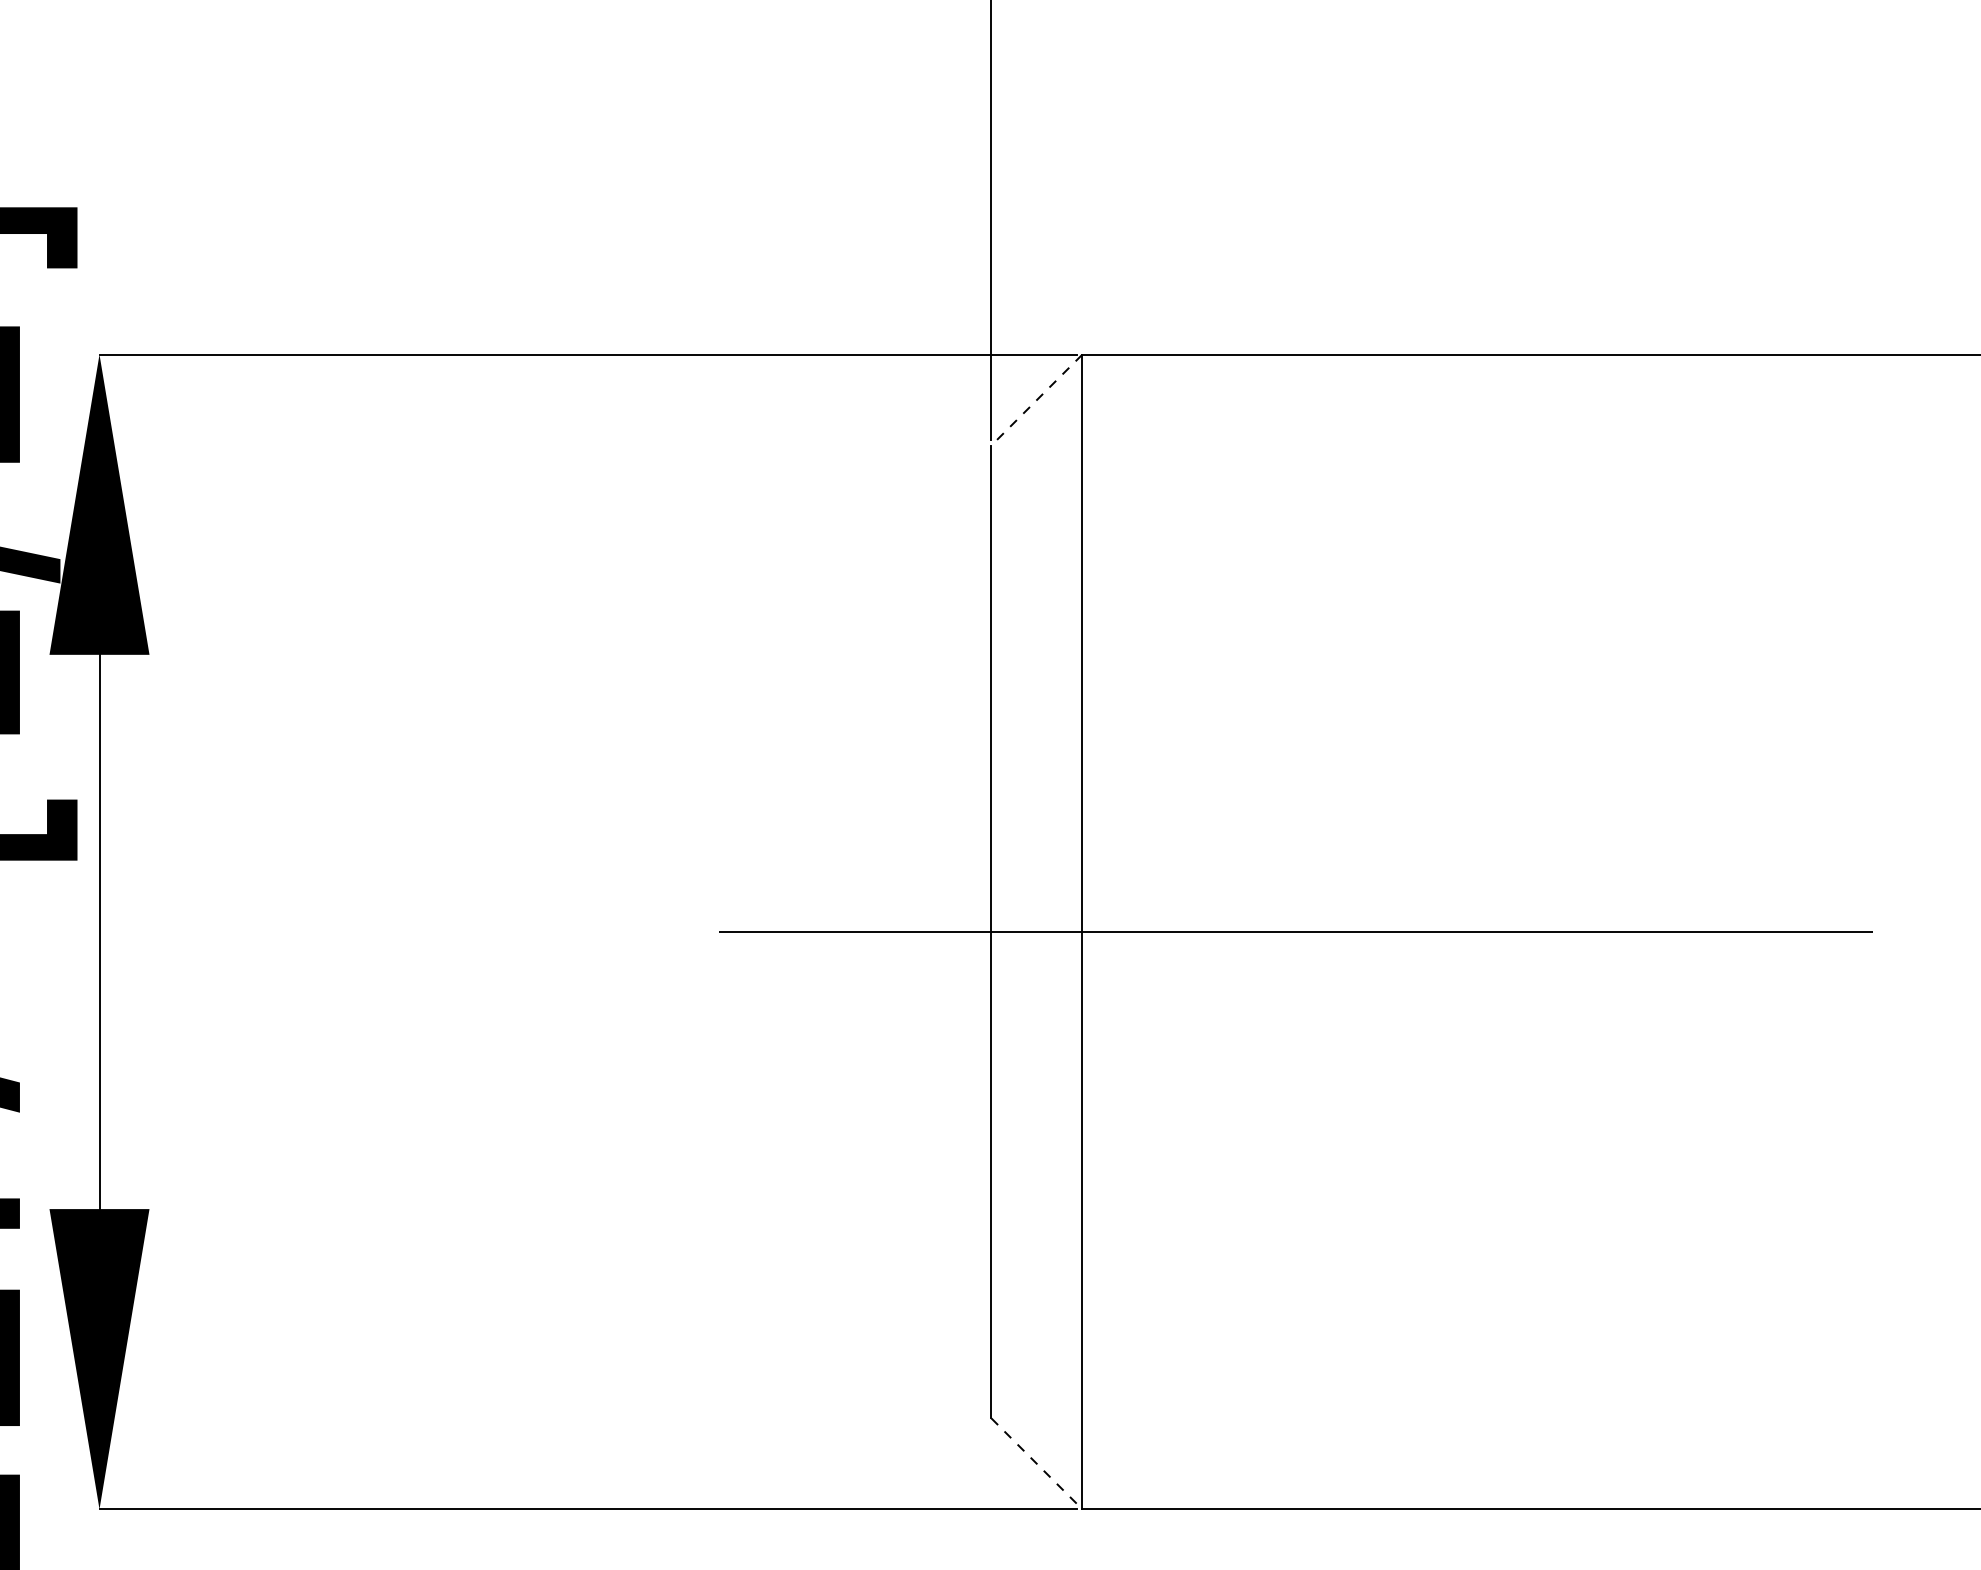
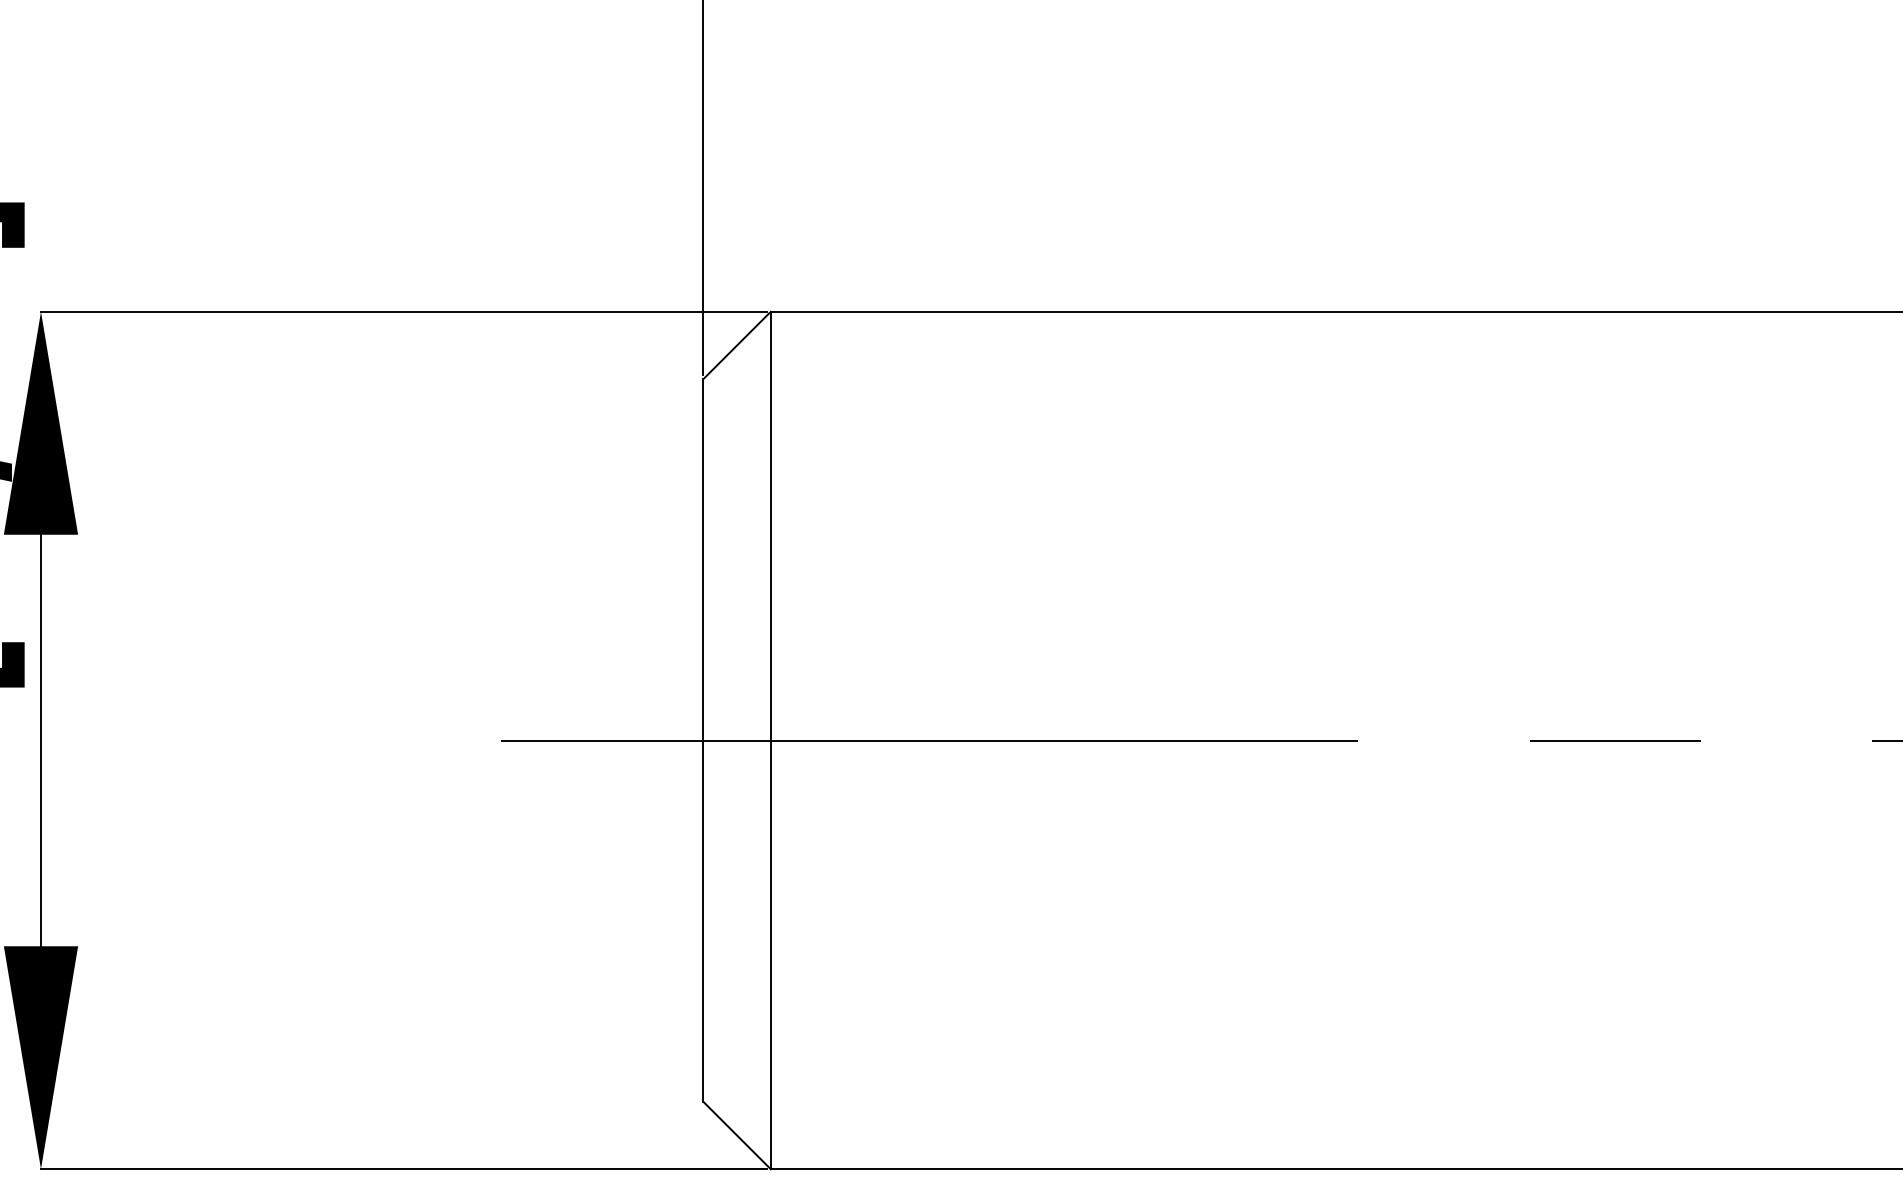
line: (1037, 399) -> (737, 345), dashed -> solid
line: (1037, 1463) -> (737, 1135), dashed -> solid

